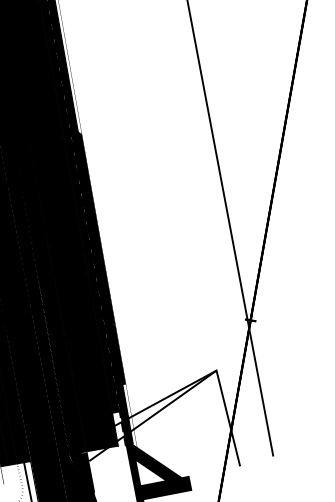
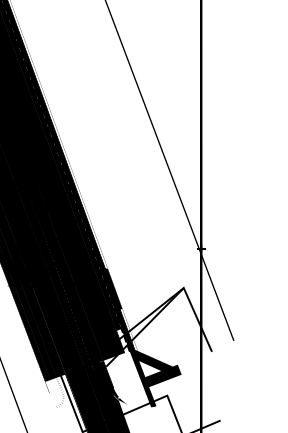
fill: (96, 228) -> (82, 203), removed

